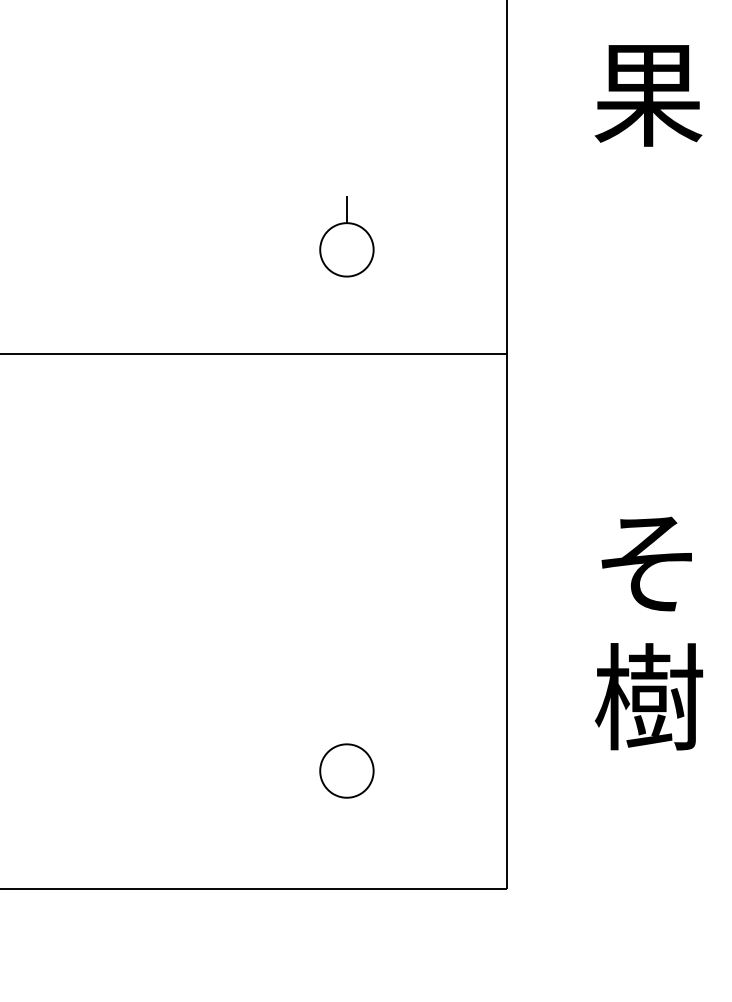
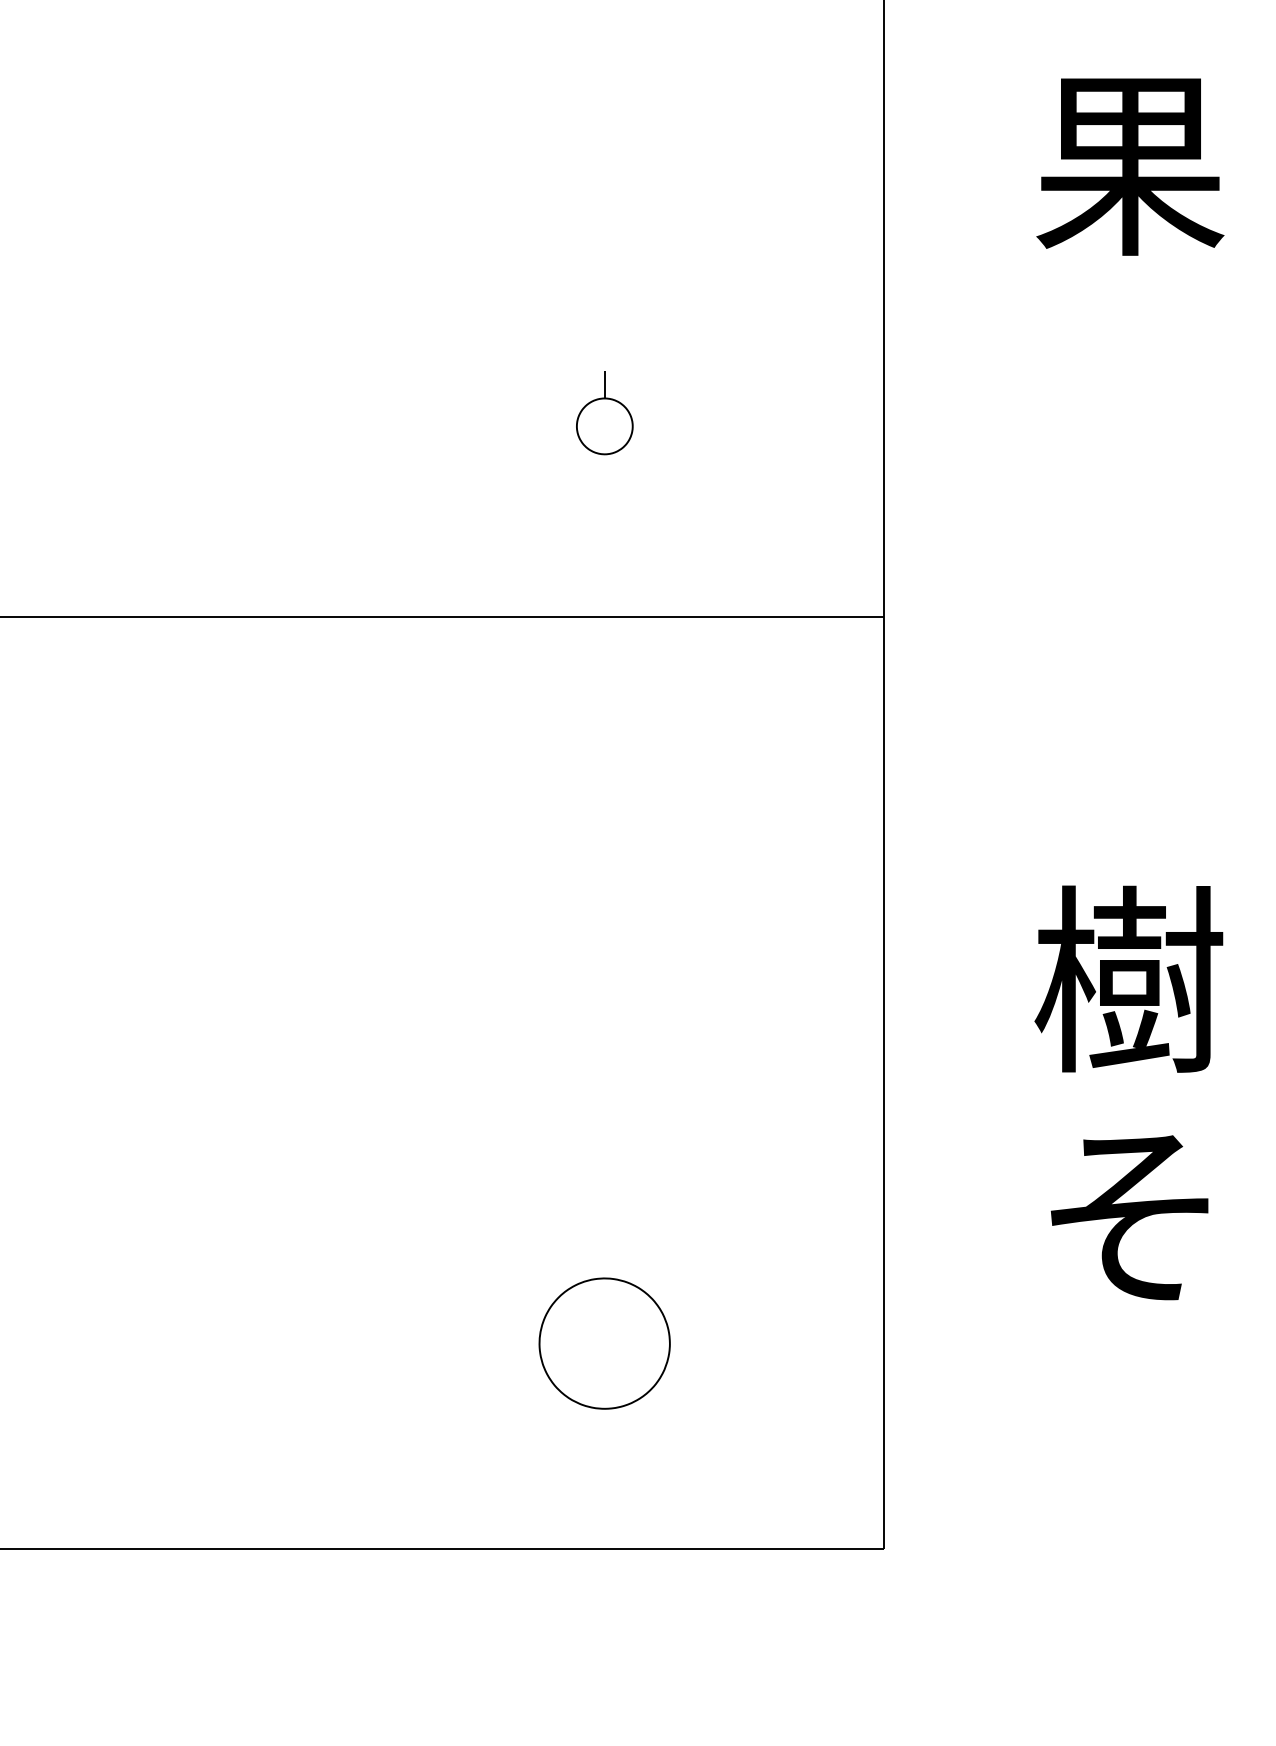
part: (346, 236) -> (604, 412), size x0.6
text: (647, 561) -> (1128, 978), そ -> 樹
text: (649, 696) -> (1132, 1213), 樹 -> そ
part: (346, 770) -> (604, 1342), size x1.4

